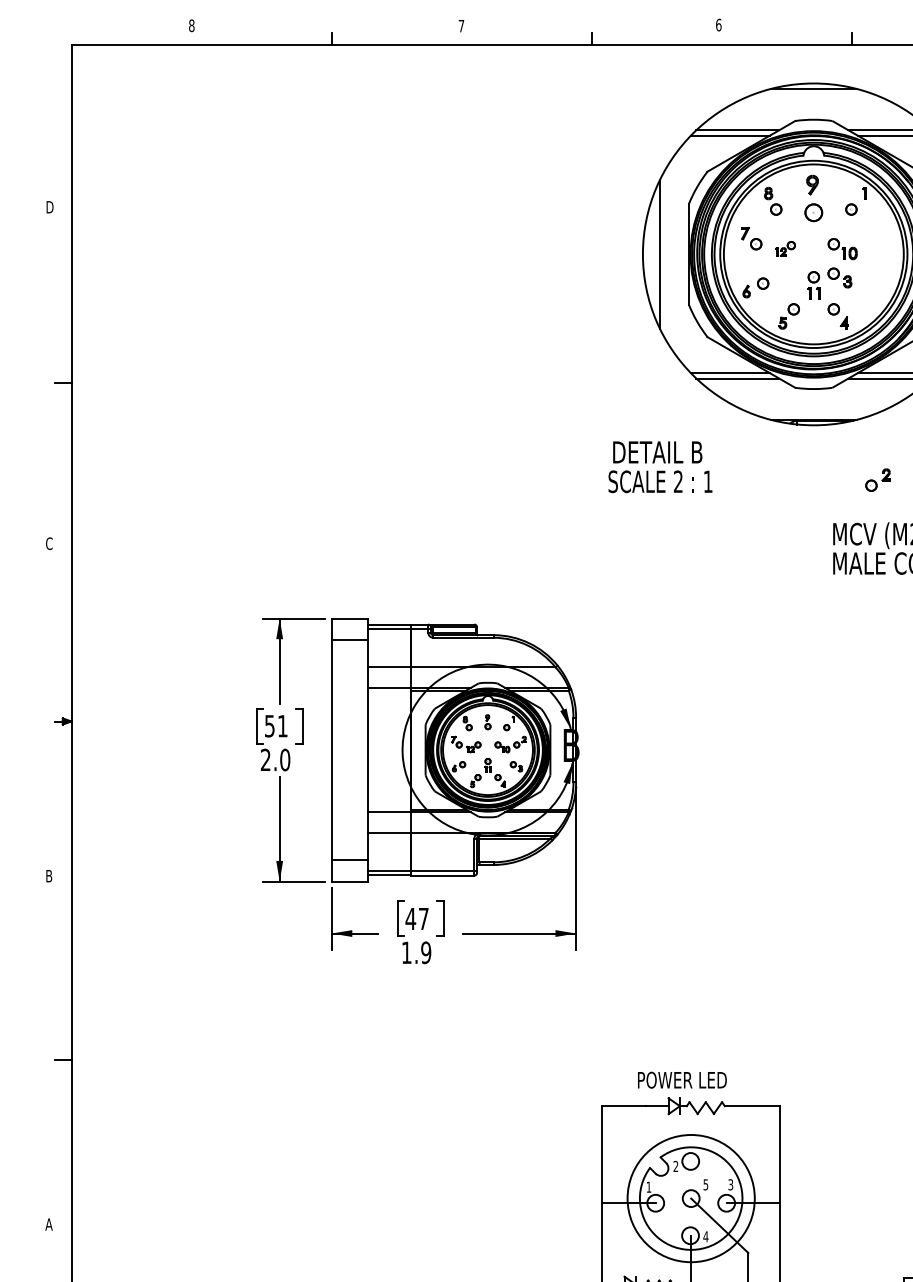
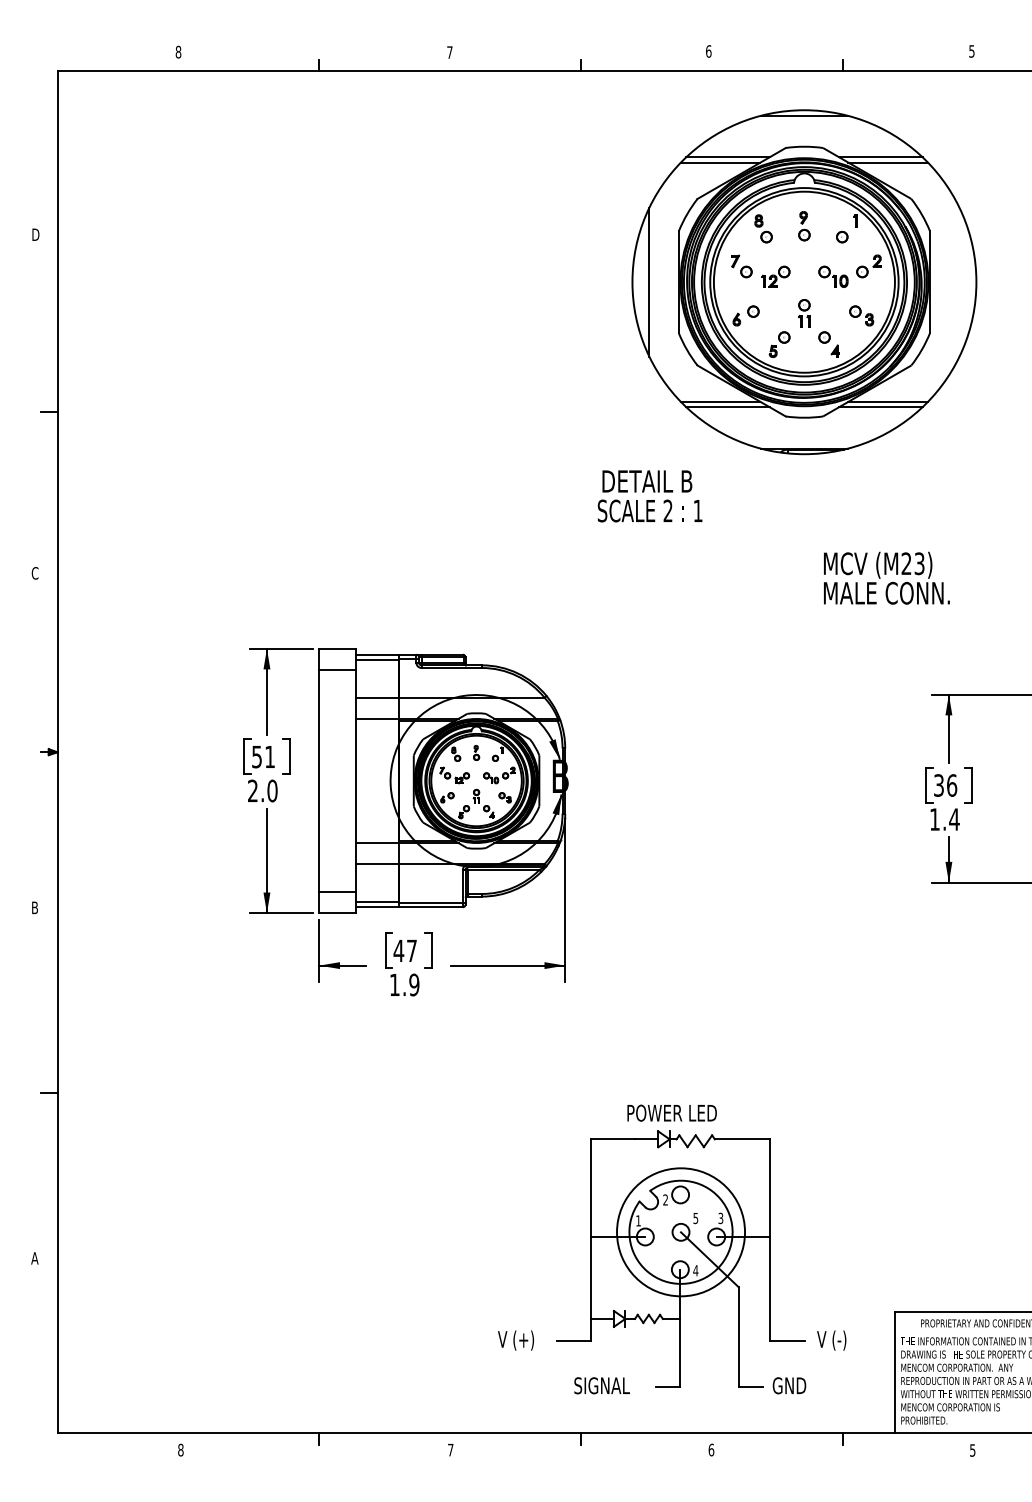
part: (813, 199) -> (804, 226), size x0.62
part: (785, 248) -> (775, 276), size x1.43
part: (839, 277) -> (861, 315), moved
part: (877, 480) -> (868, 266), moved

